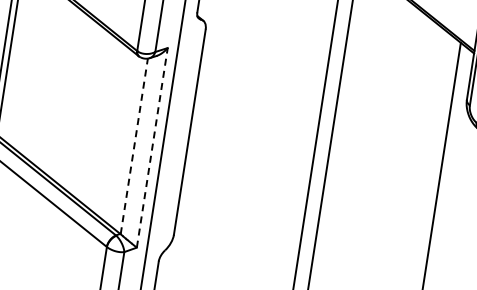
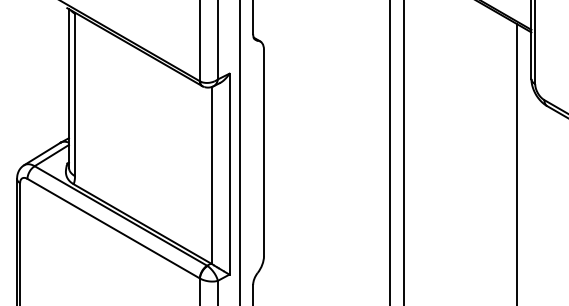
line: (134, 145) -> (211, 174), dashed -> solid
line: (152, 147) -> (229, 173), dashed -> solid

